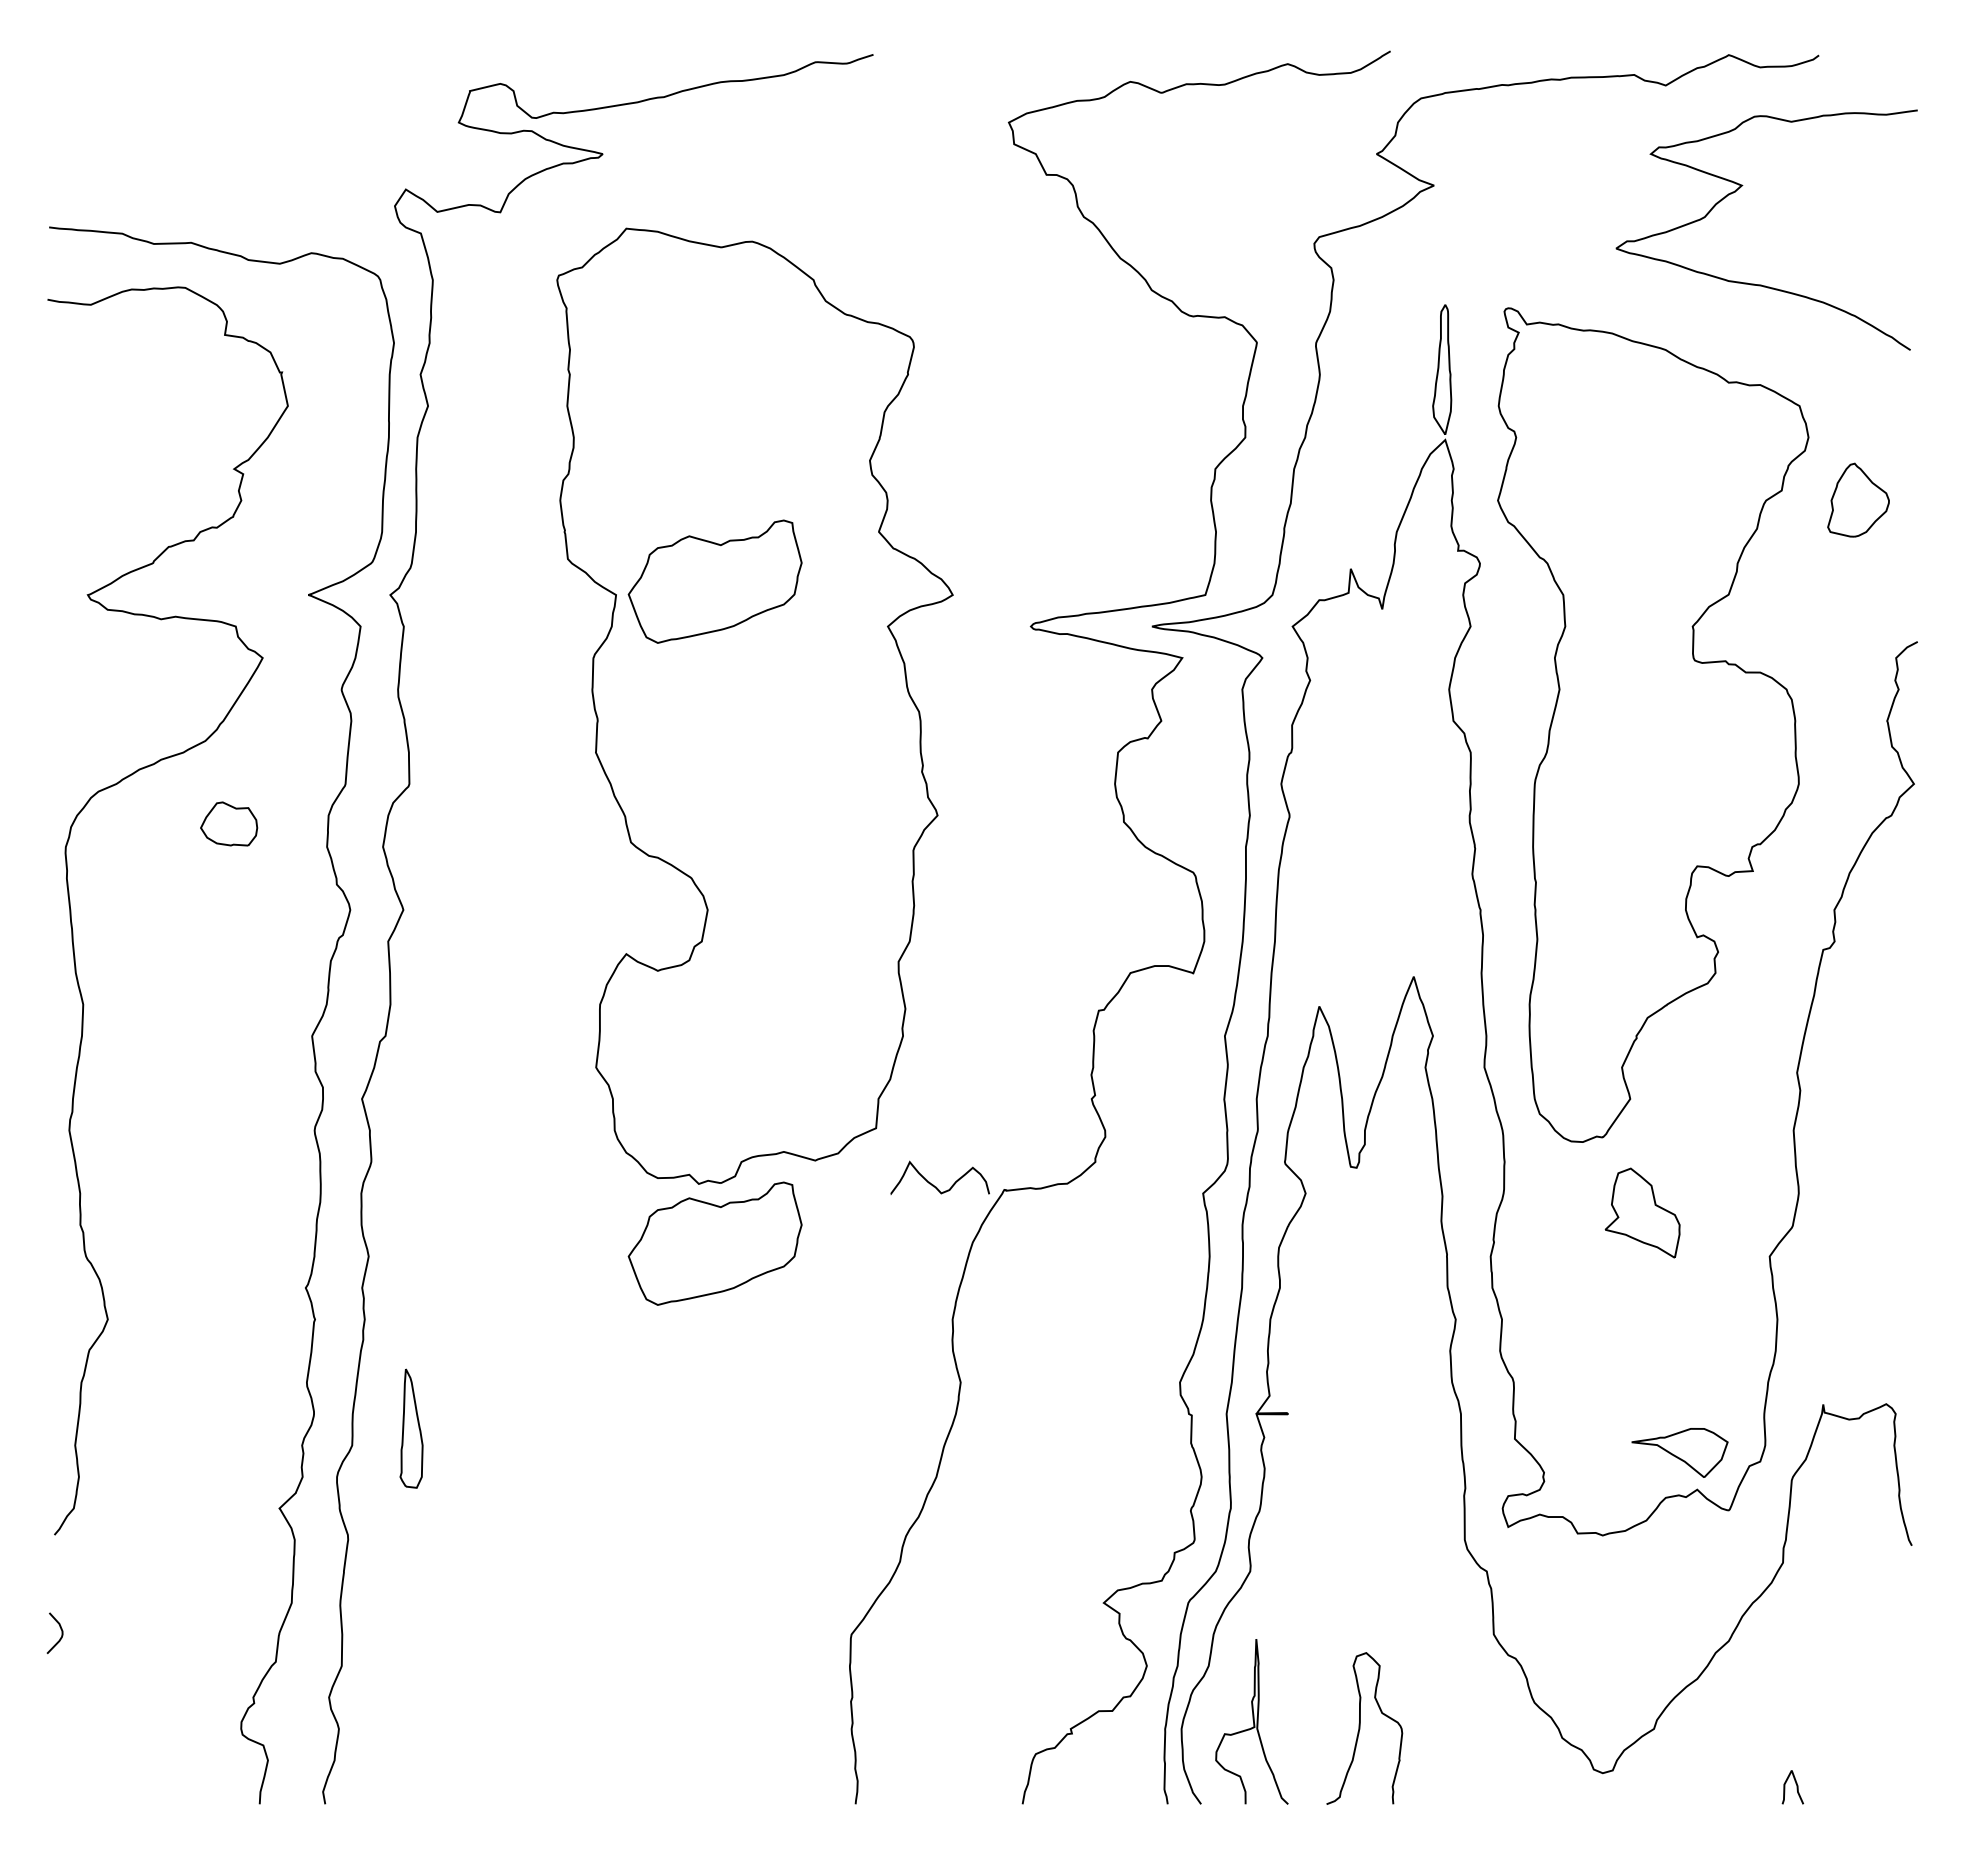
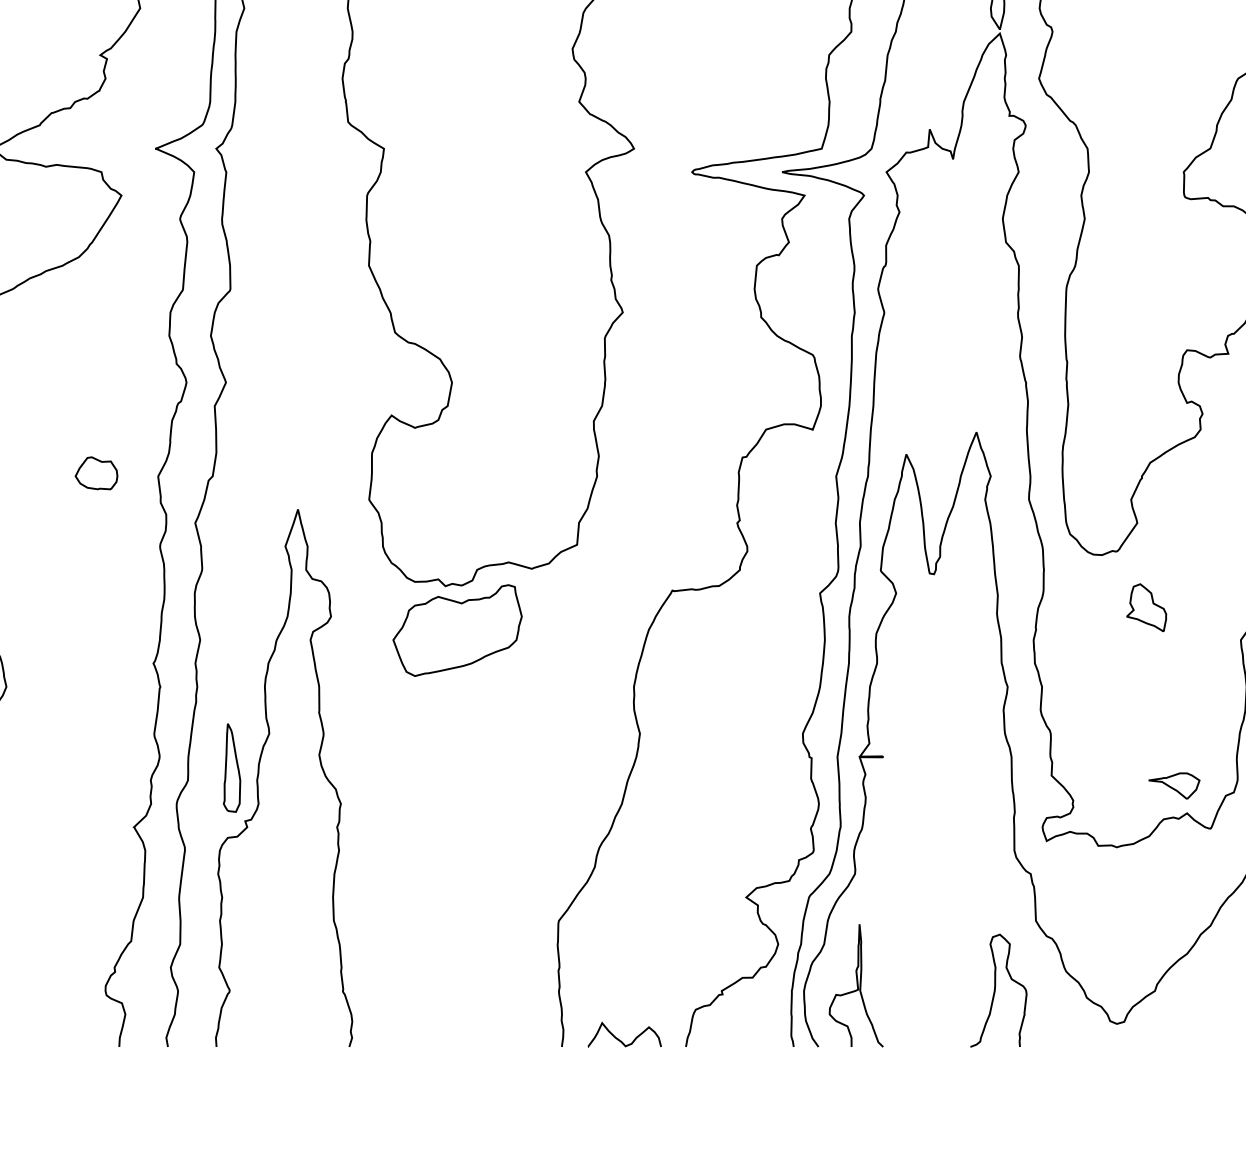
part: (714, 581) -> (457, 138), removed
part: (229, 823) -> (96, 472), moved
curve: (933, 1184) -> (619, 1039), moved
part: (1642, 1212) -> (1146, 607), size x0.71
curve: (447, 1440) -> (258, 776), added
part: (1679, 1453) -> (1173, 786), size x0.71
curve: (1360, 1728) -> (995, 990), moved

